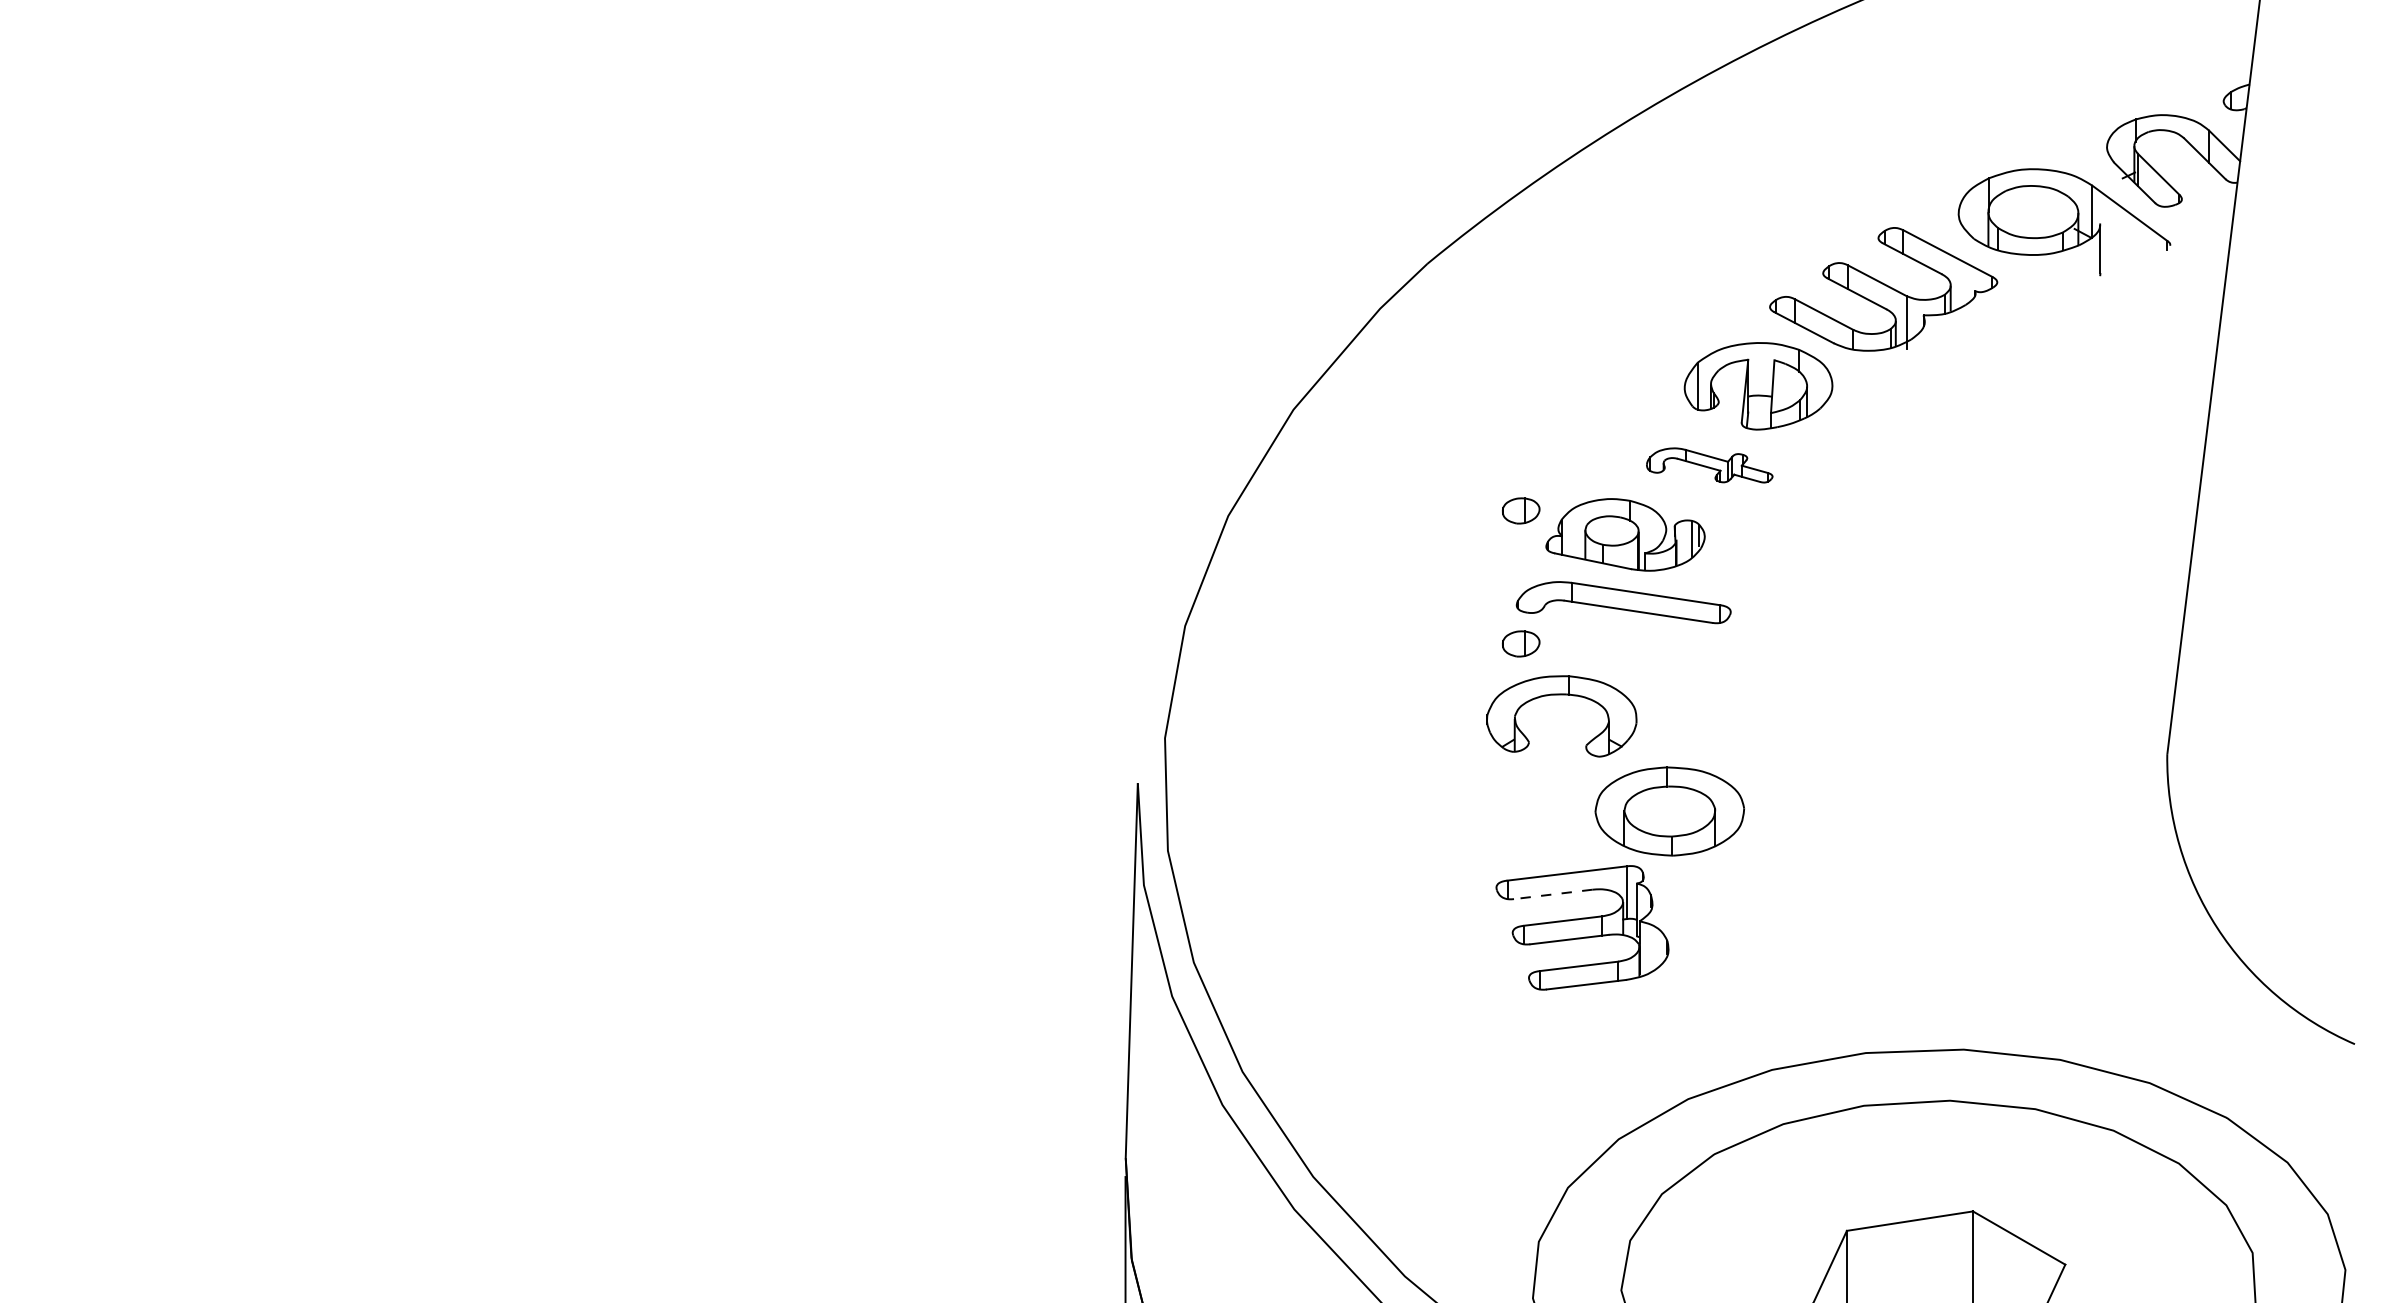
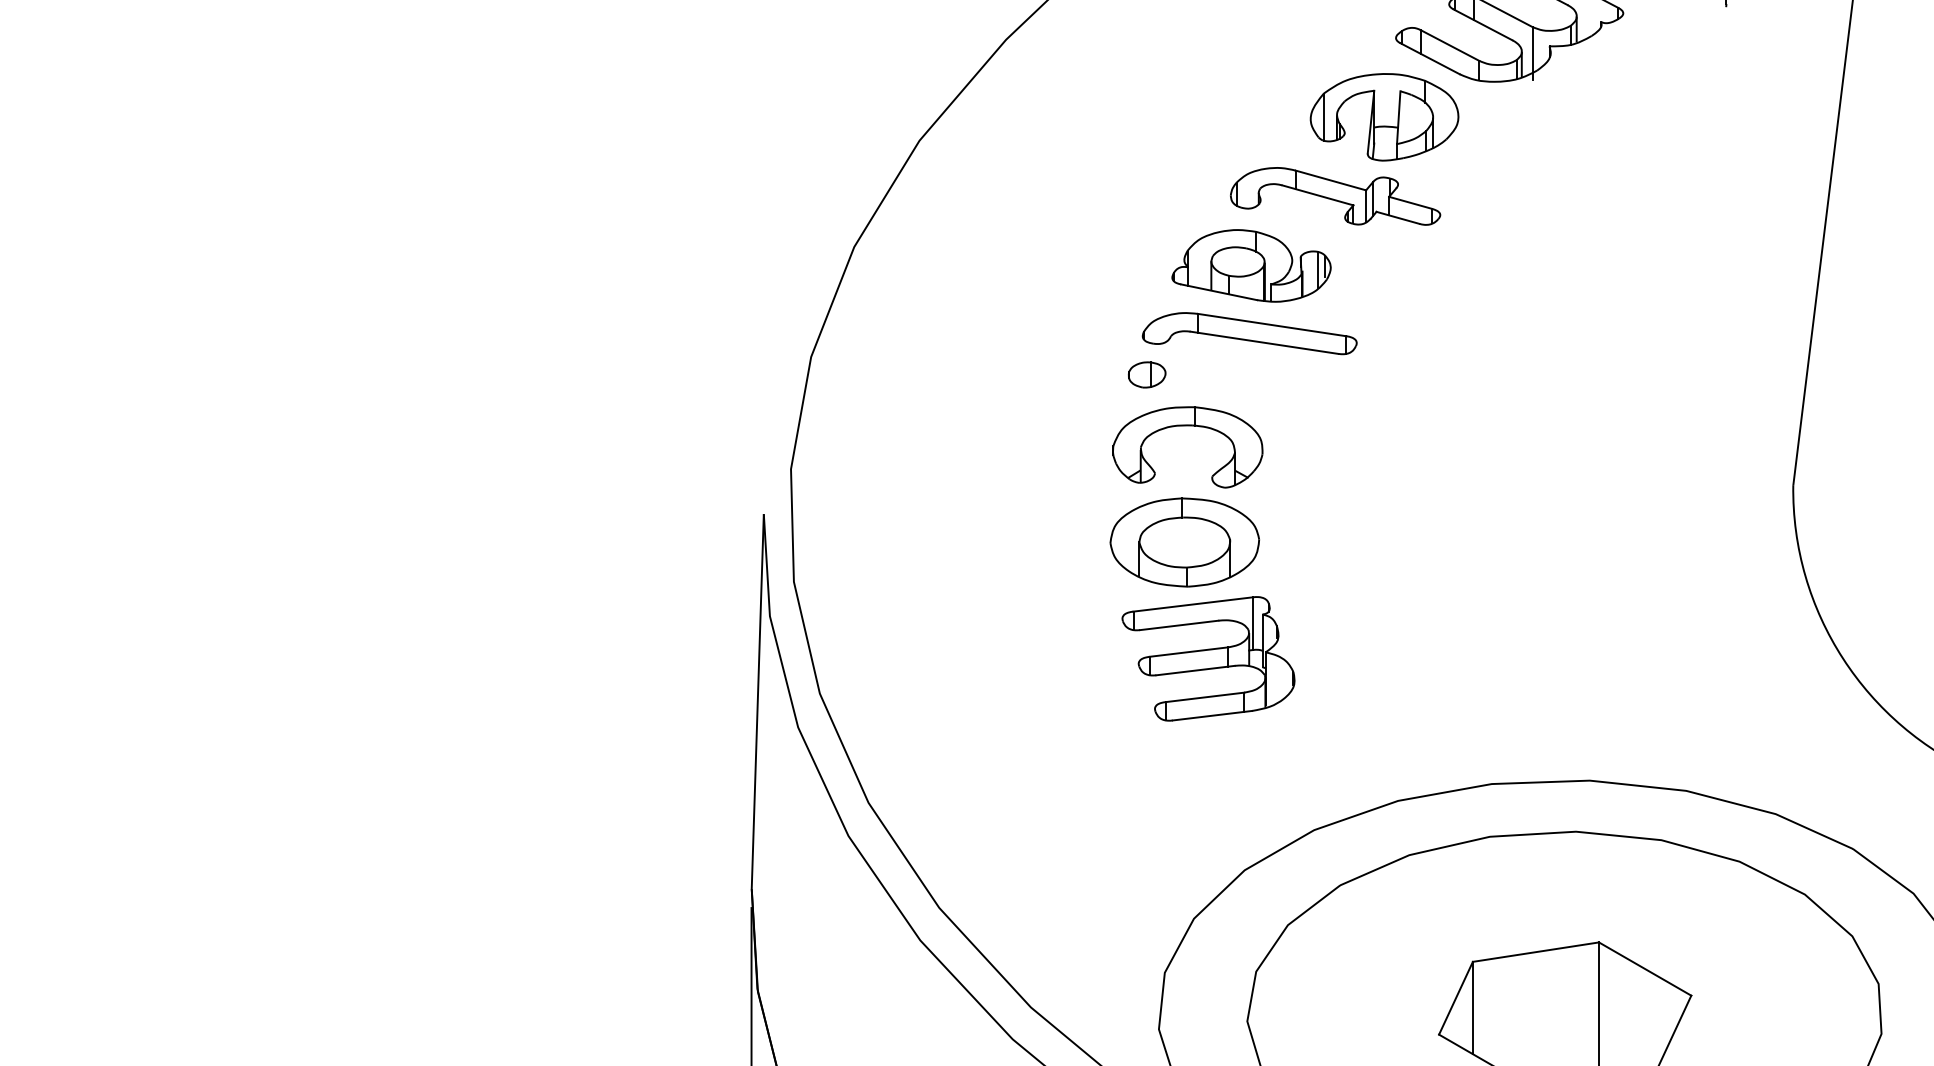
part: (1709, 465) -> (1335, 196), size x1.67
part: (1521, 510) -> (1147, 241), removed
part: (1669, 811) -> (1184, 542), moved
line: (1552, 894) -> (1178, 625), dashed -> solid

